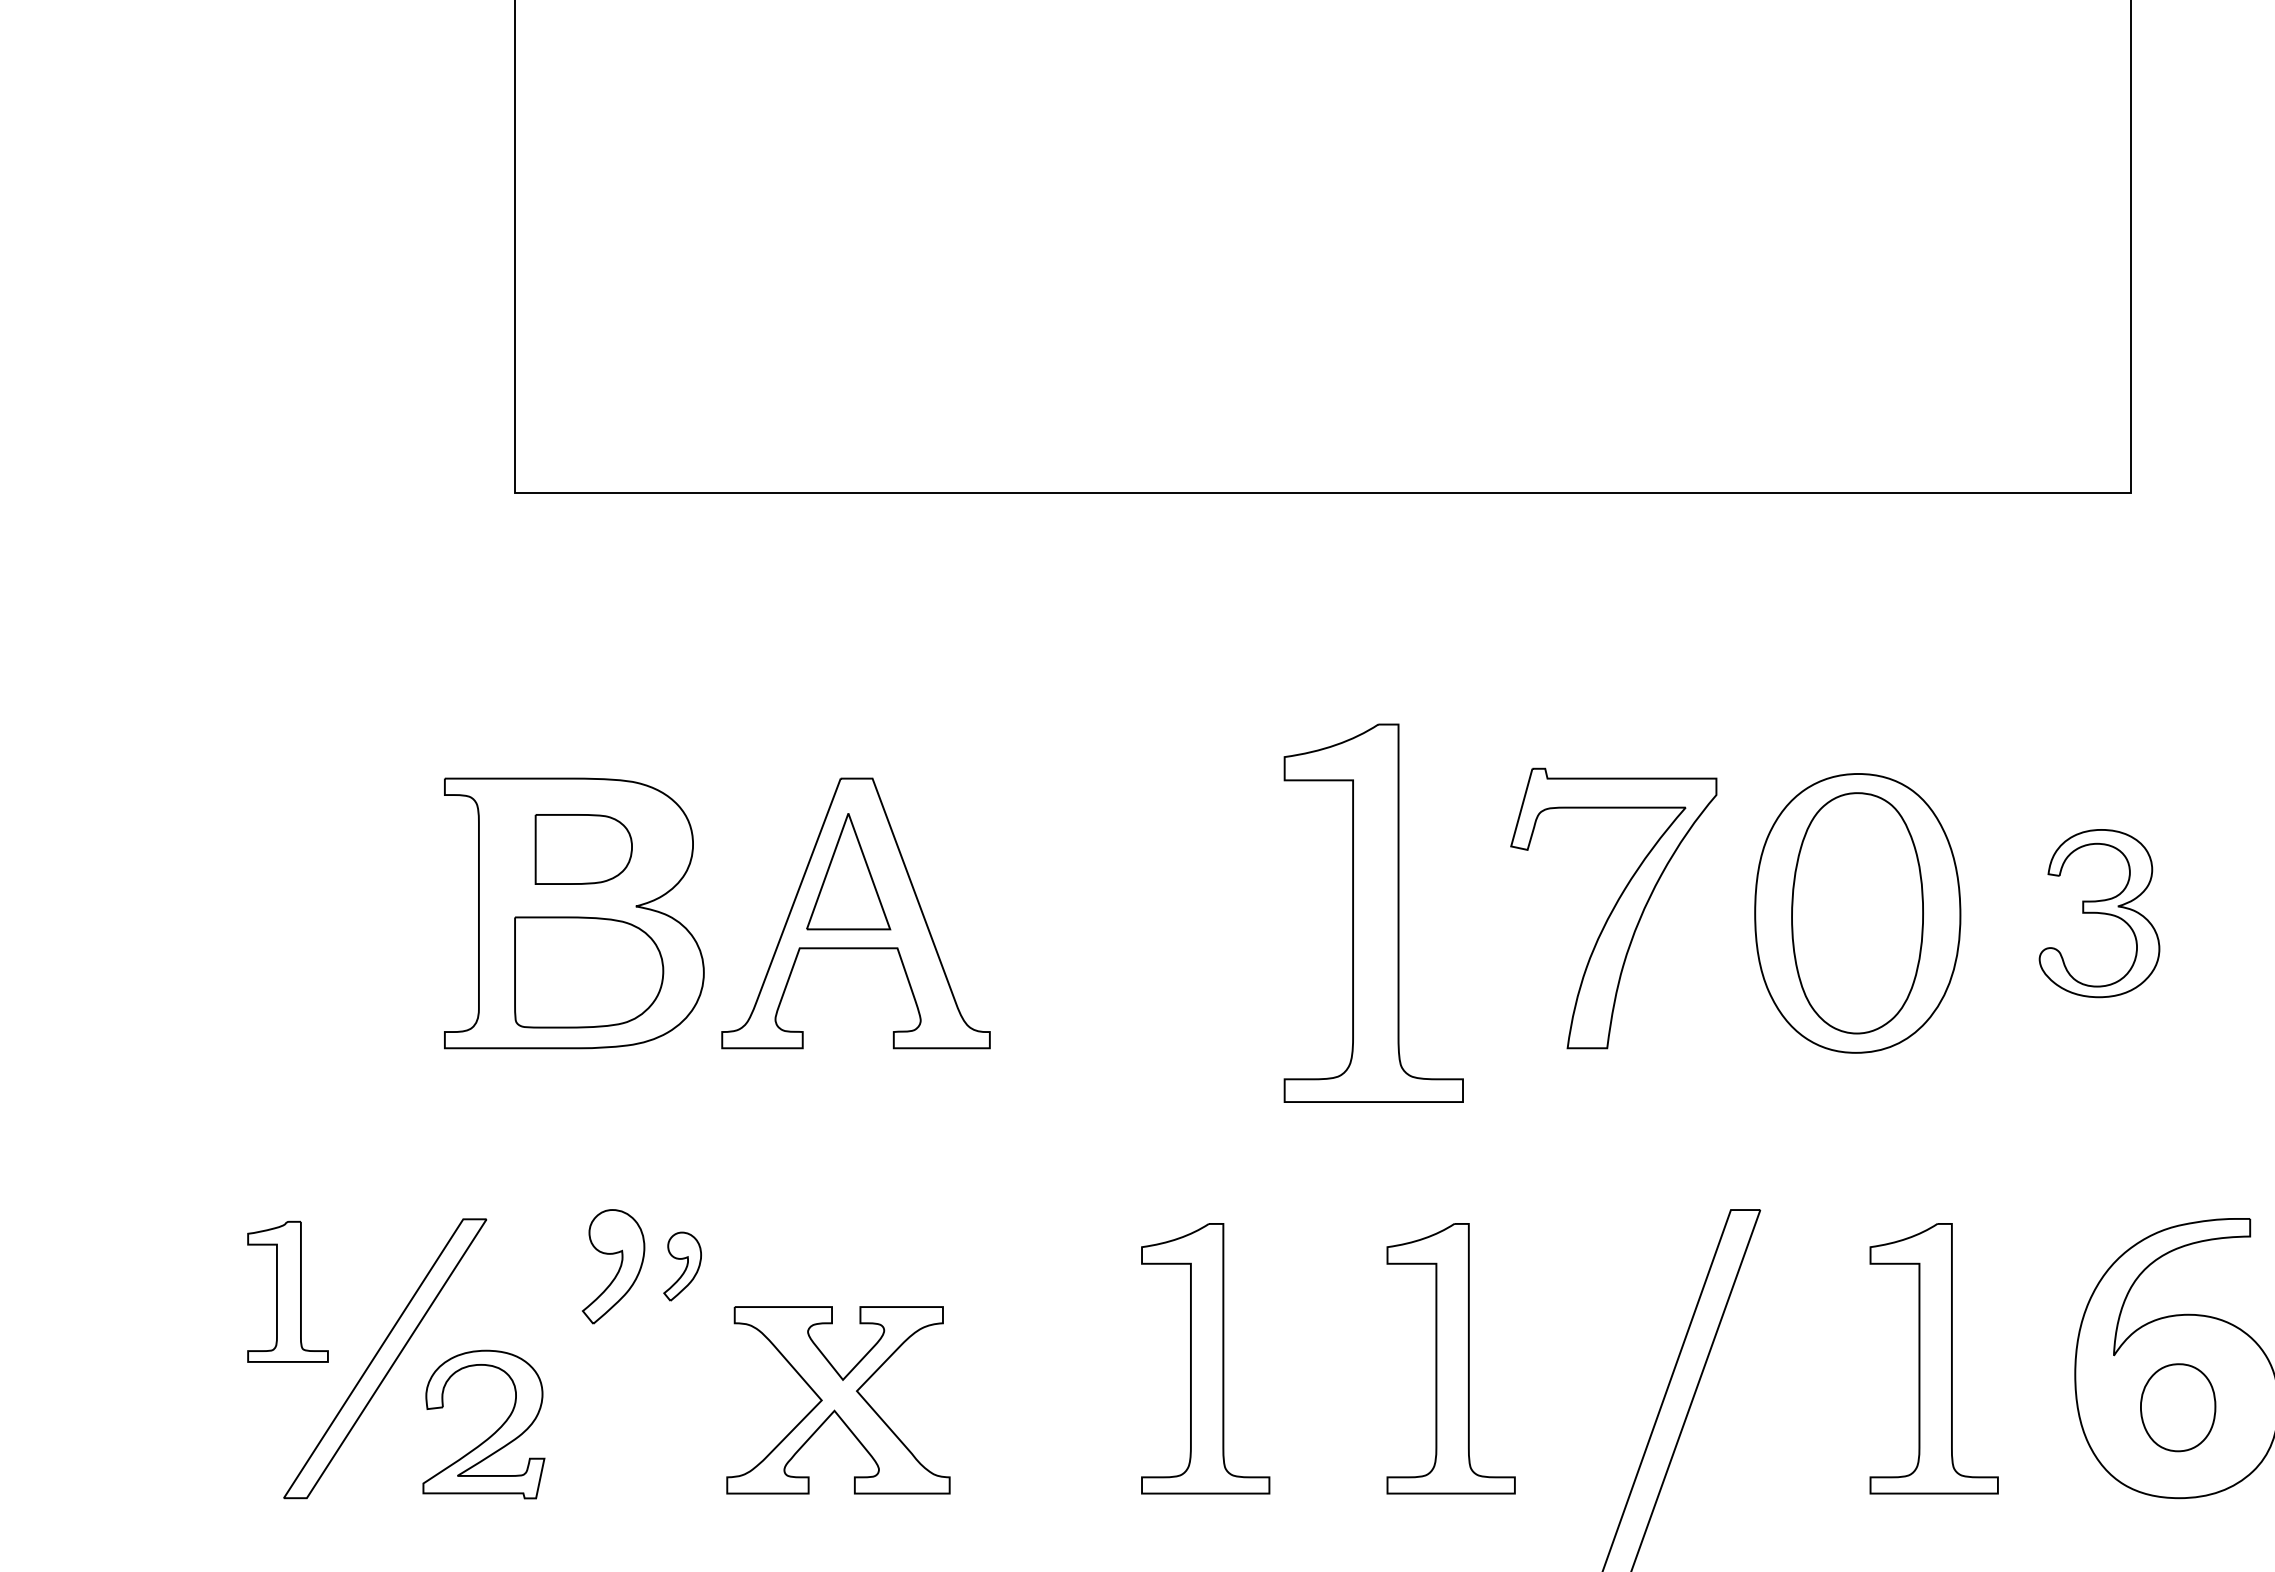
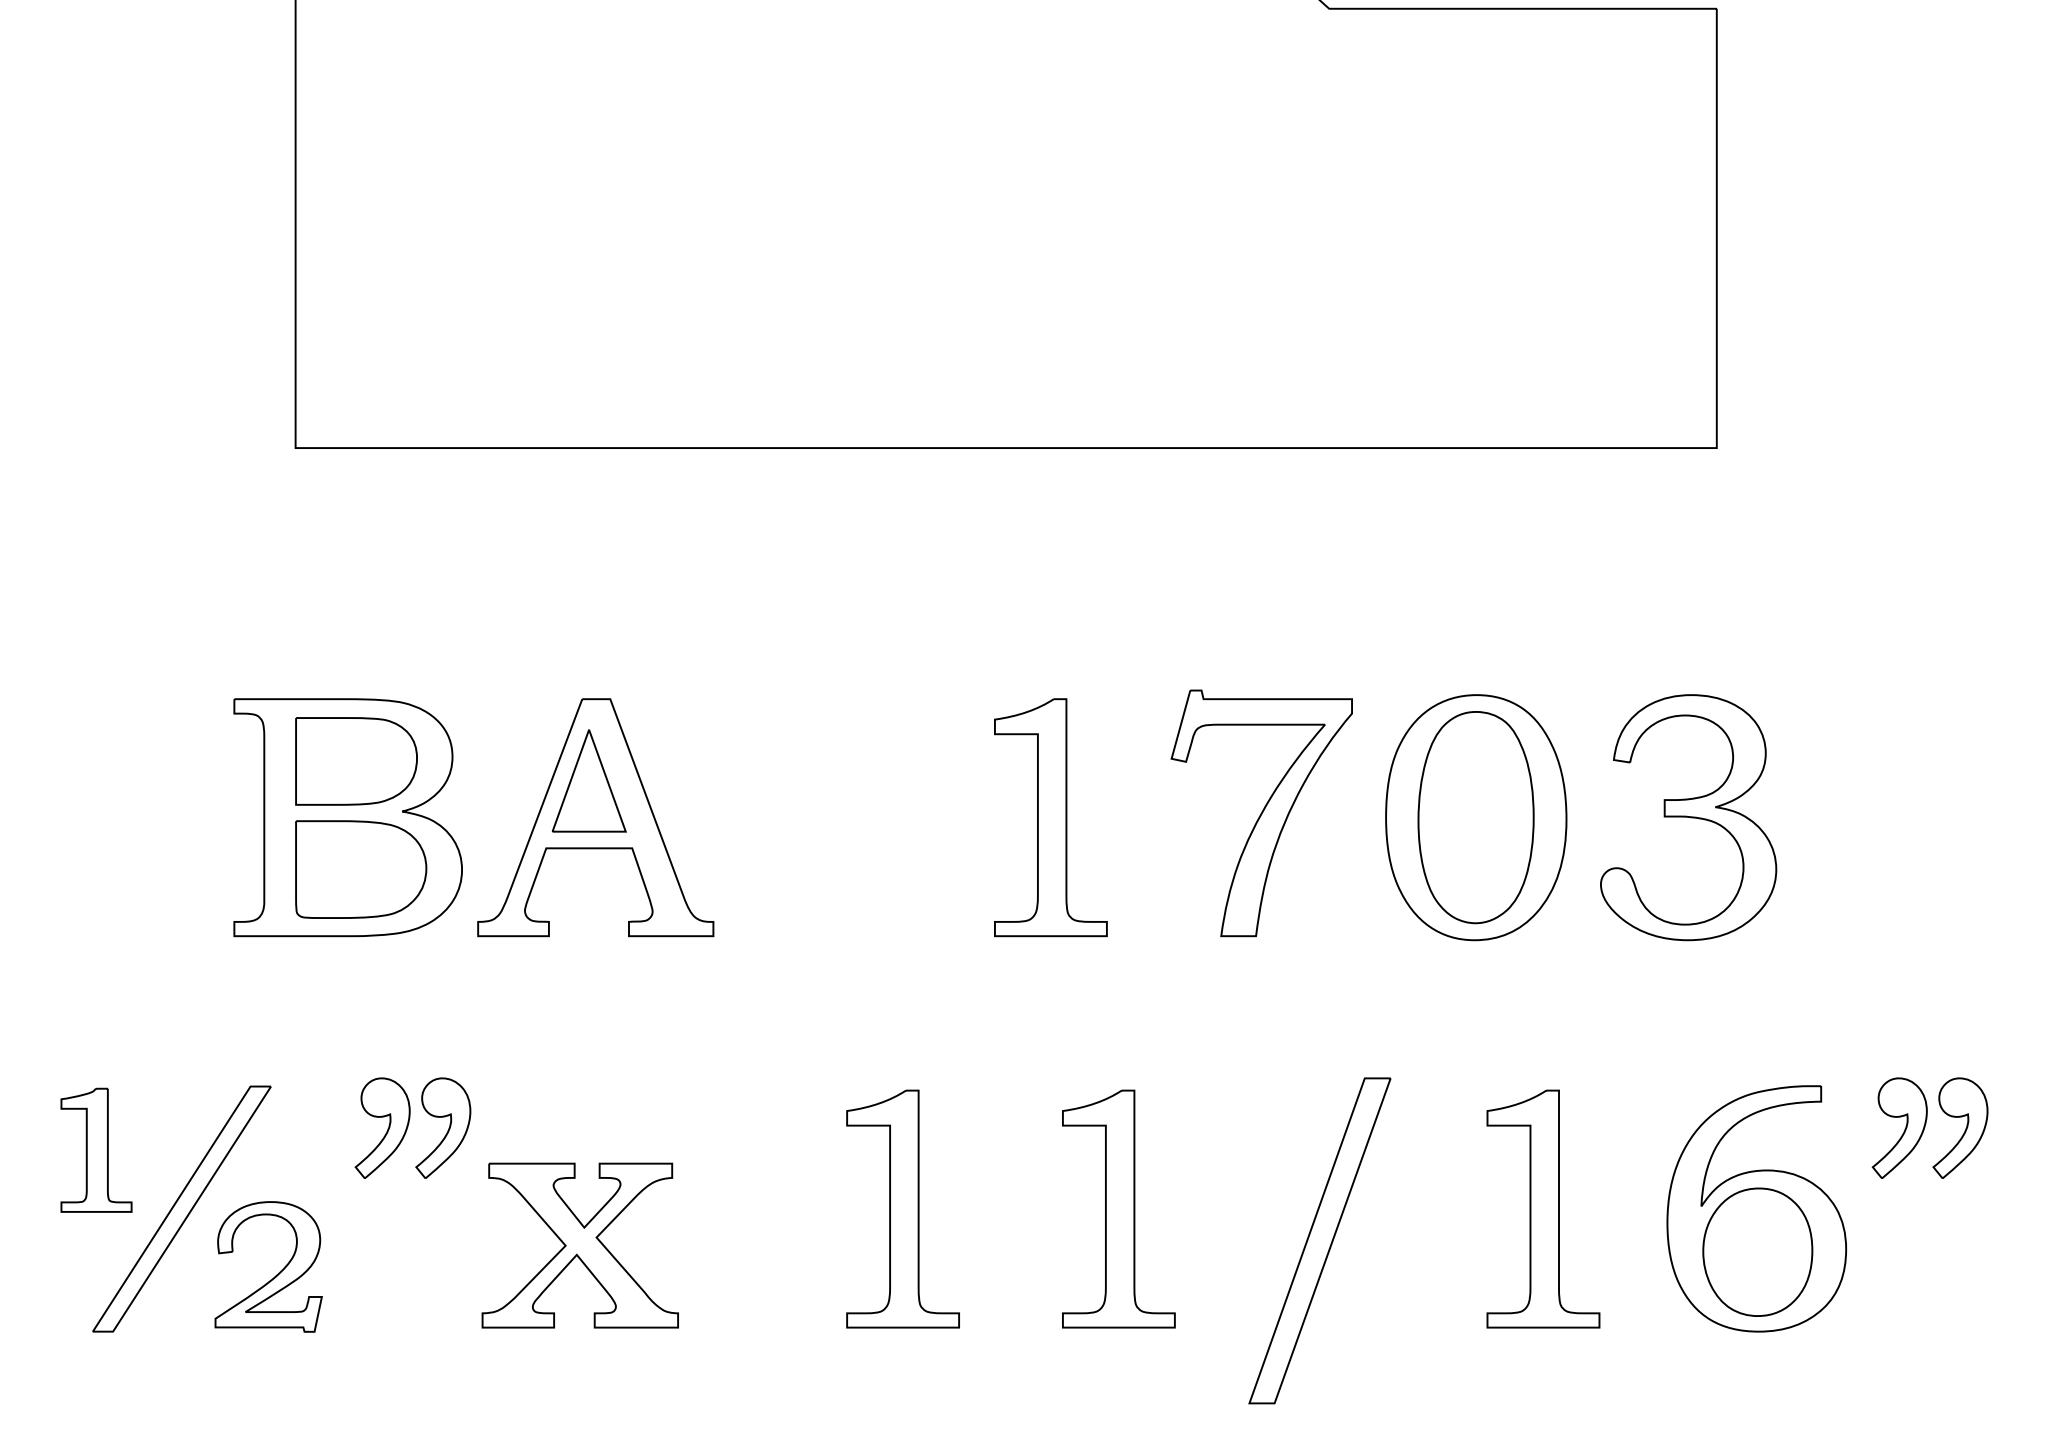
part: (583, 849) -> (356, 761), size x1.43
part: (1373, 913) -> (1050, 817), size x0.71
part: (2099, 913) -> (1688, 817), size x1.67
part: (682, 1265) -> (443, 1127), size x1.67
part: (2177, 1406) -> (1757, 1251), size x1.67

